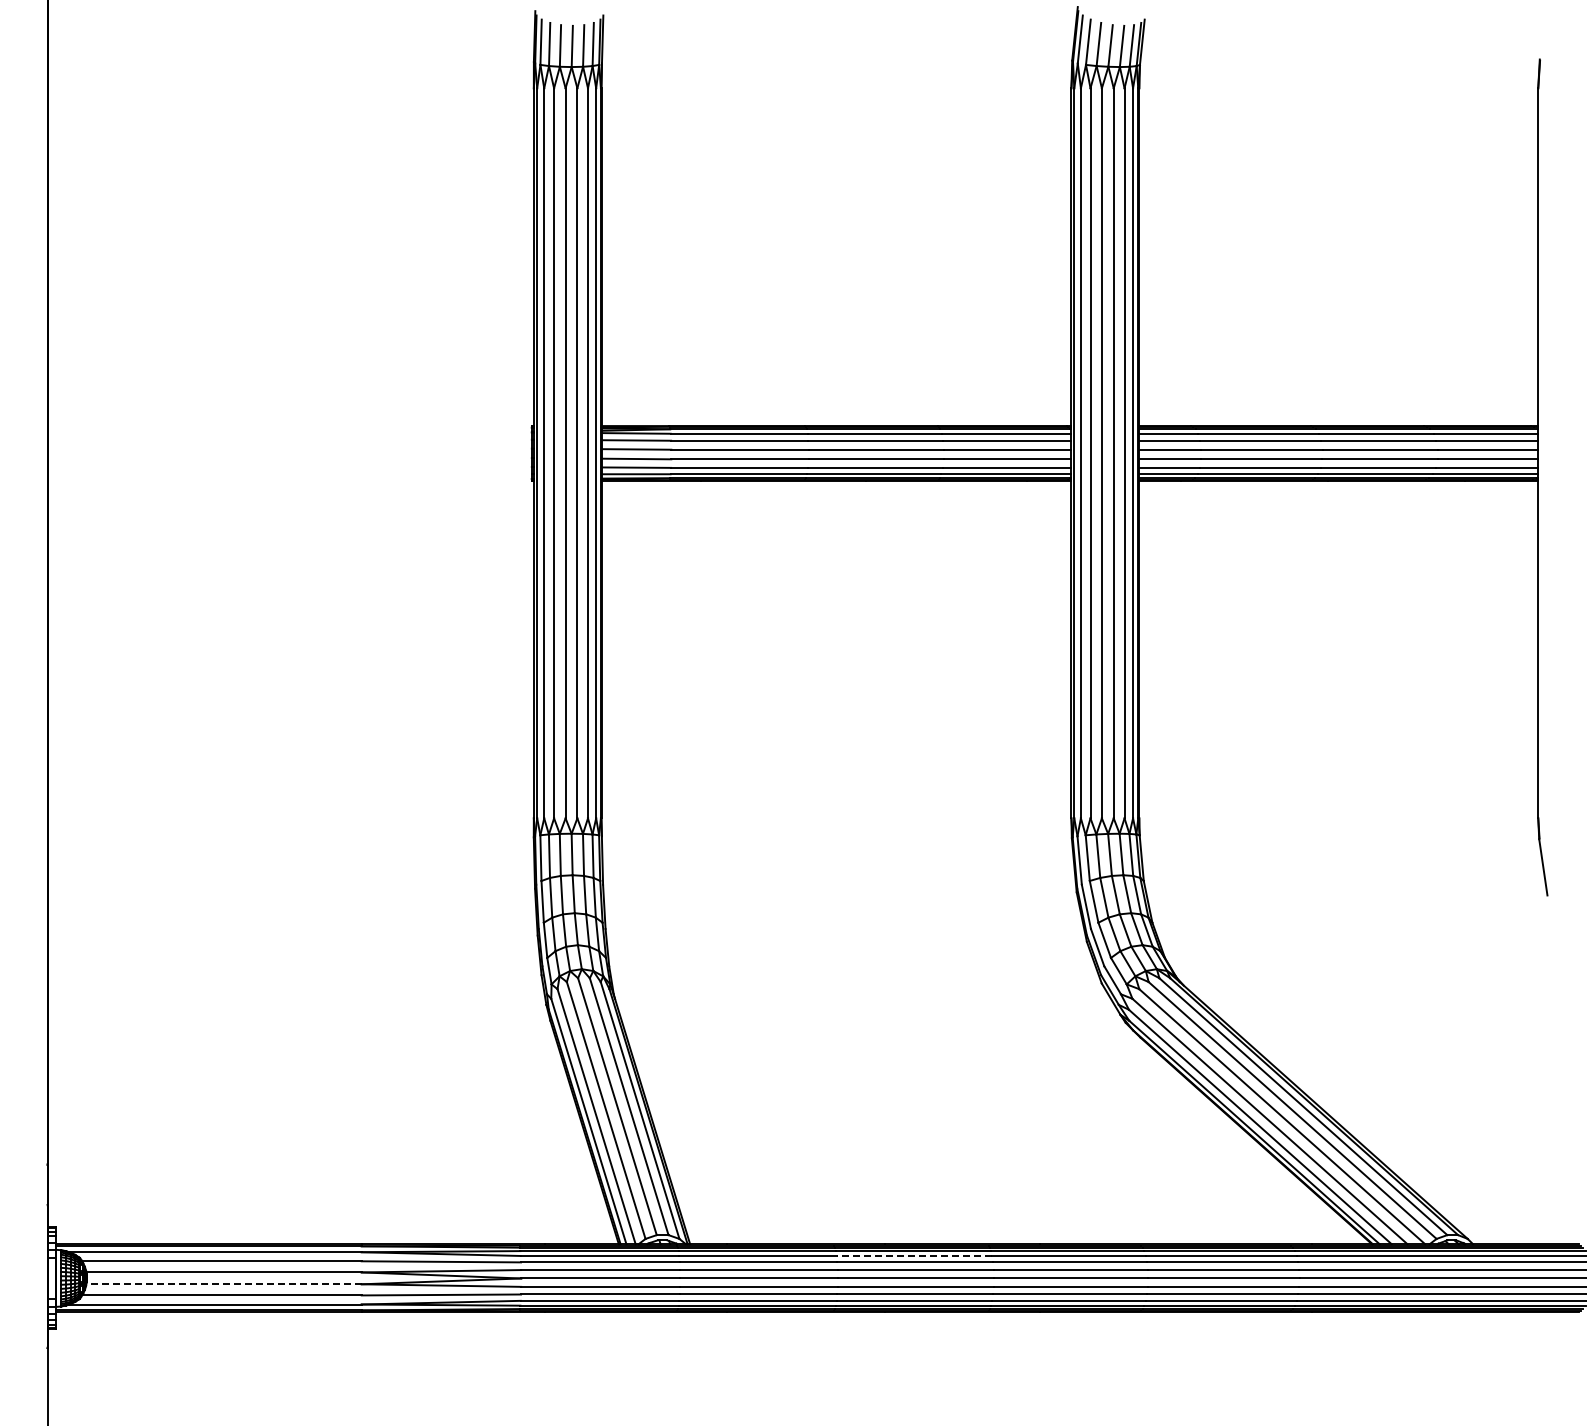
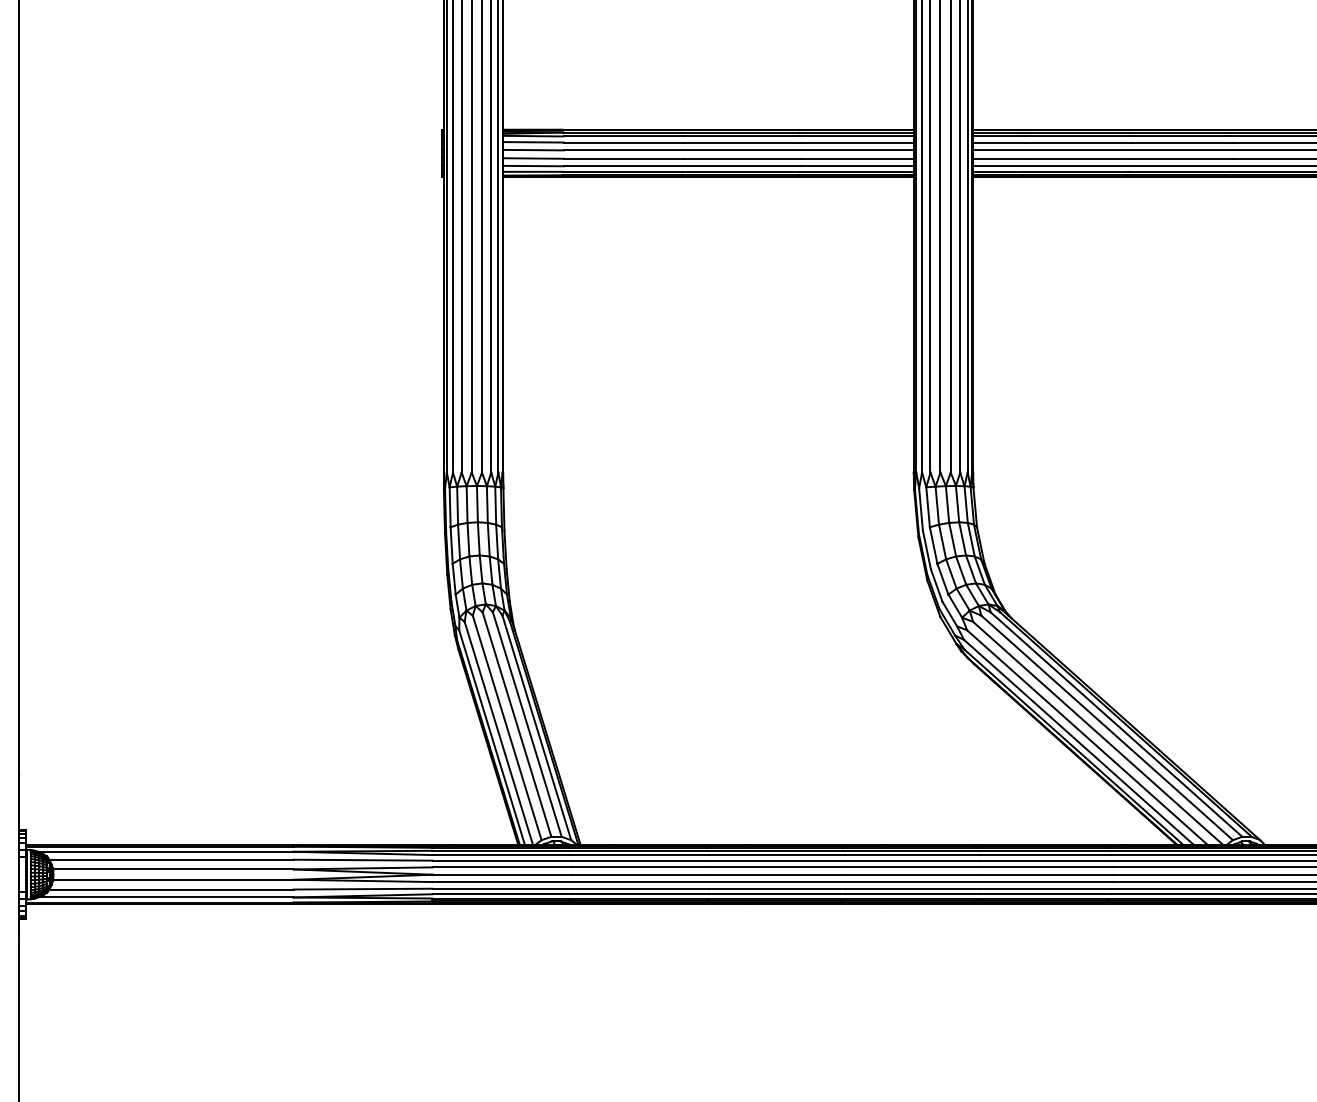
line: (914, 1255) -> (776, 854), dashed -> solid
line: (224, 1284) -> (173, 879), dashed -> solid

